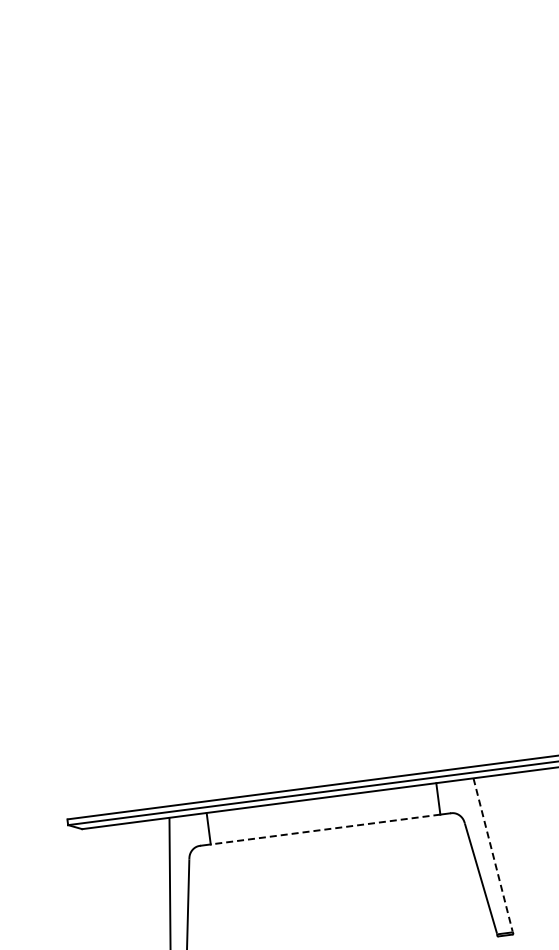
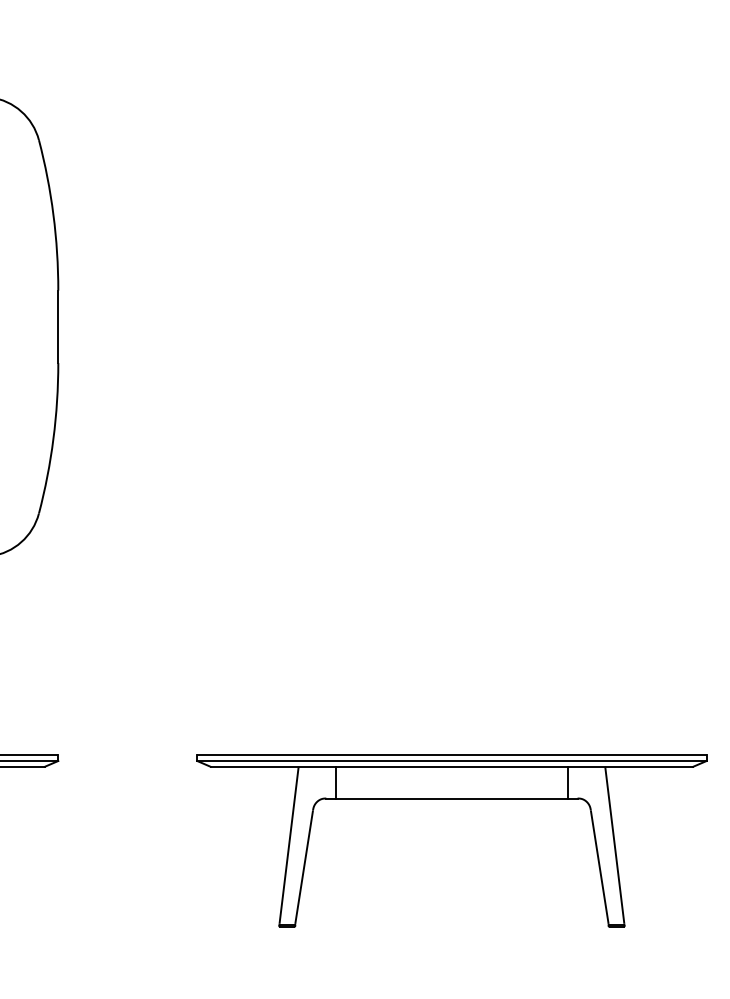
line: (325, 829) -> (451, 798), dashed -> solid
line: (492, 855) -> (614, 845), dashed -> solid

